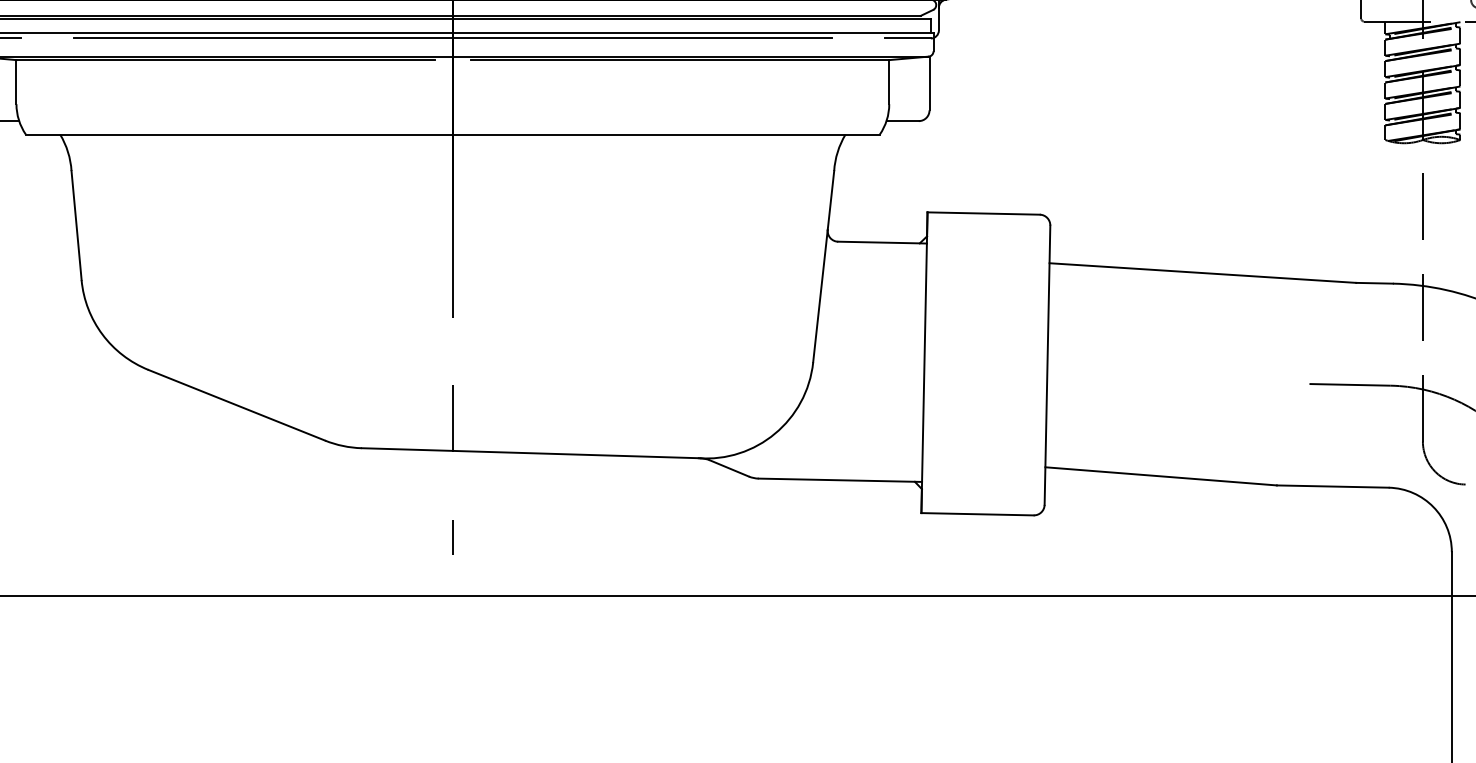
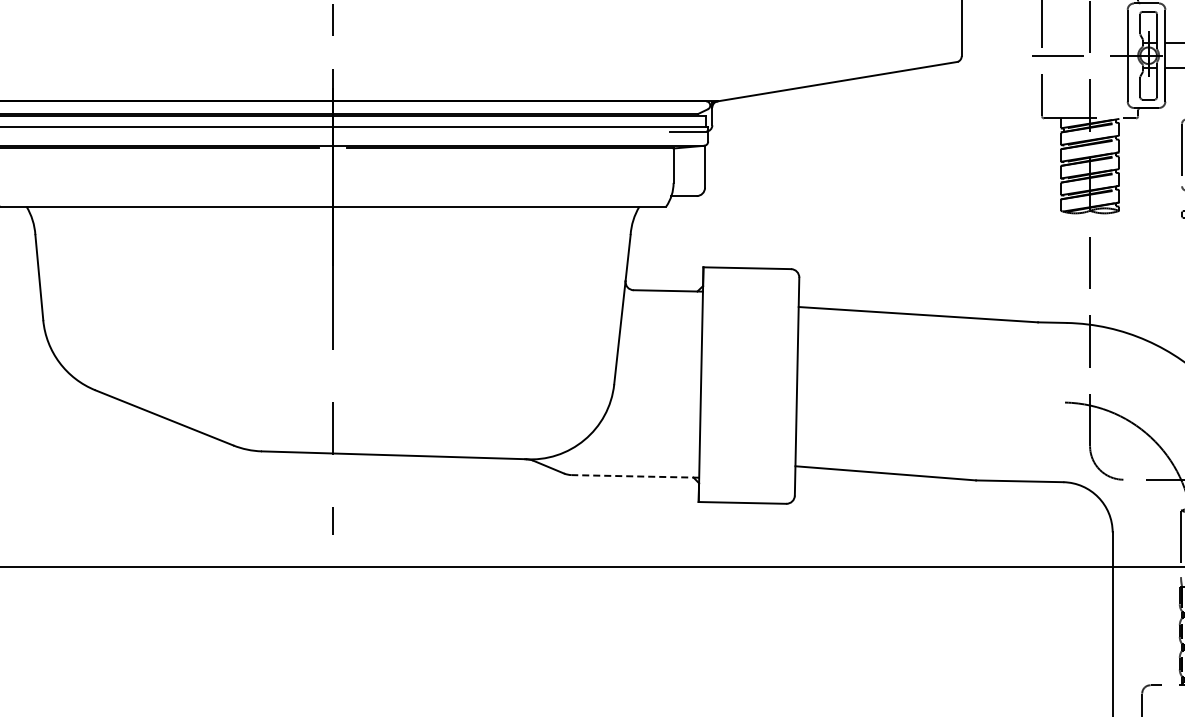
line: (452, 38) -> (332, 131), removed
line: (1350, 384) -> (1033, 401), removed
line: (840, 480) -> (635, 476), solid -> dashed

